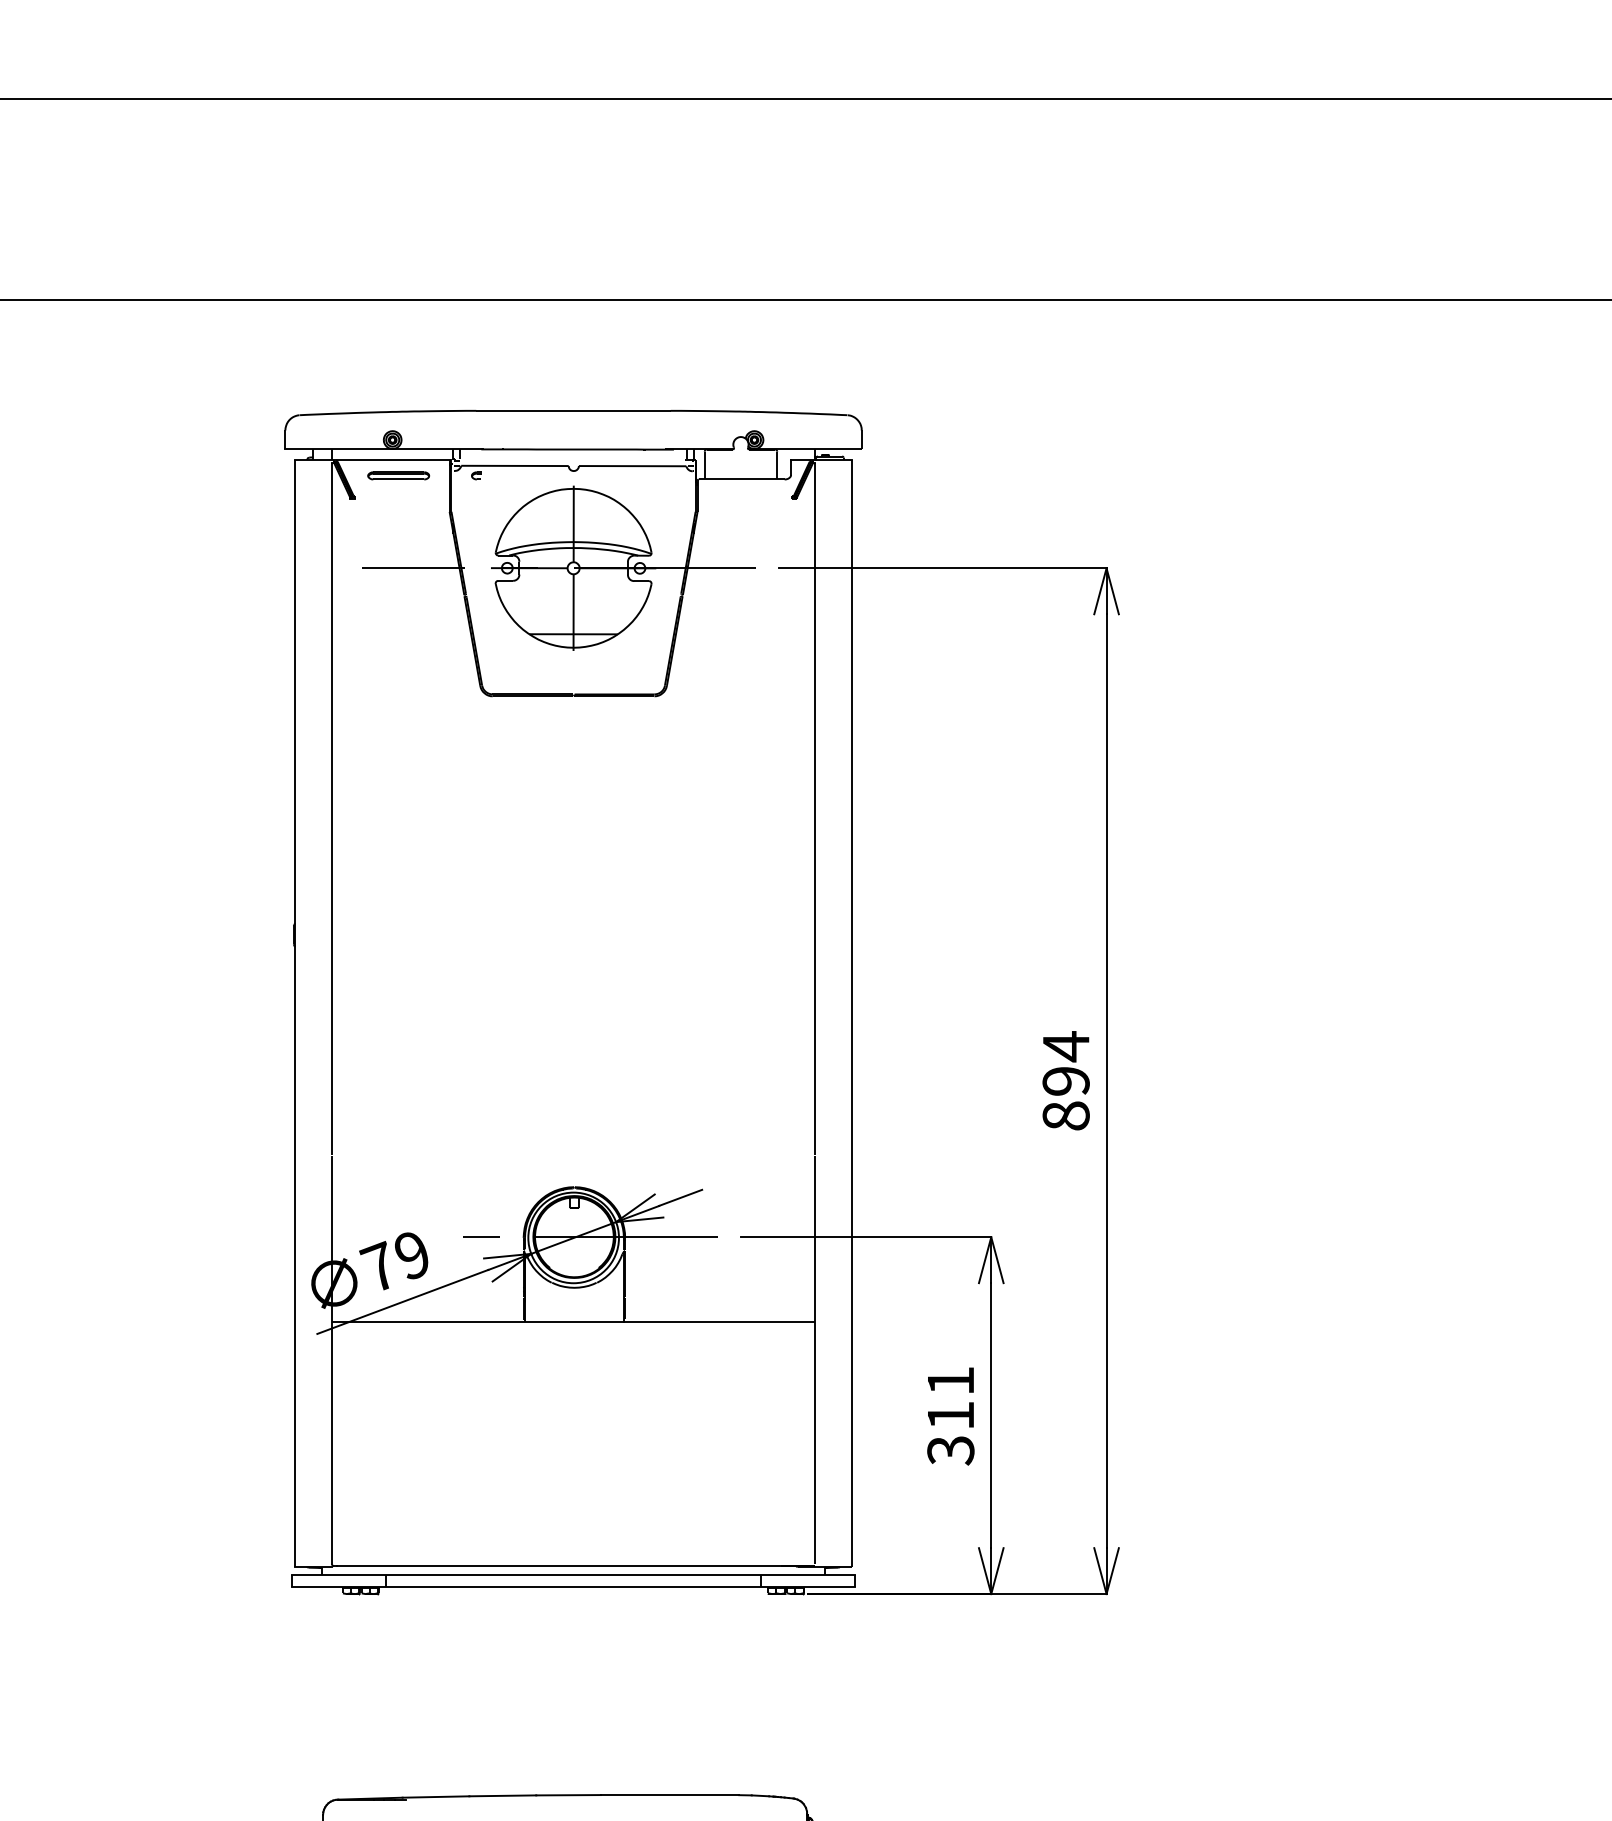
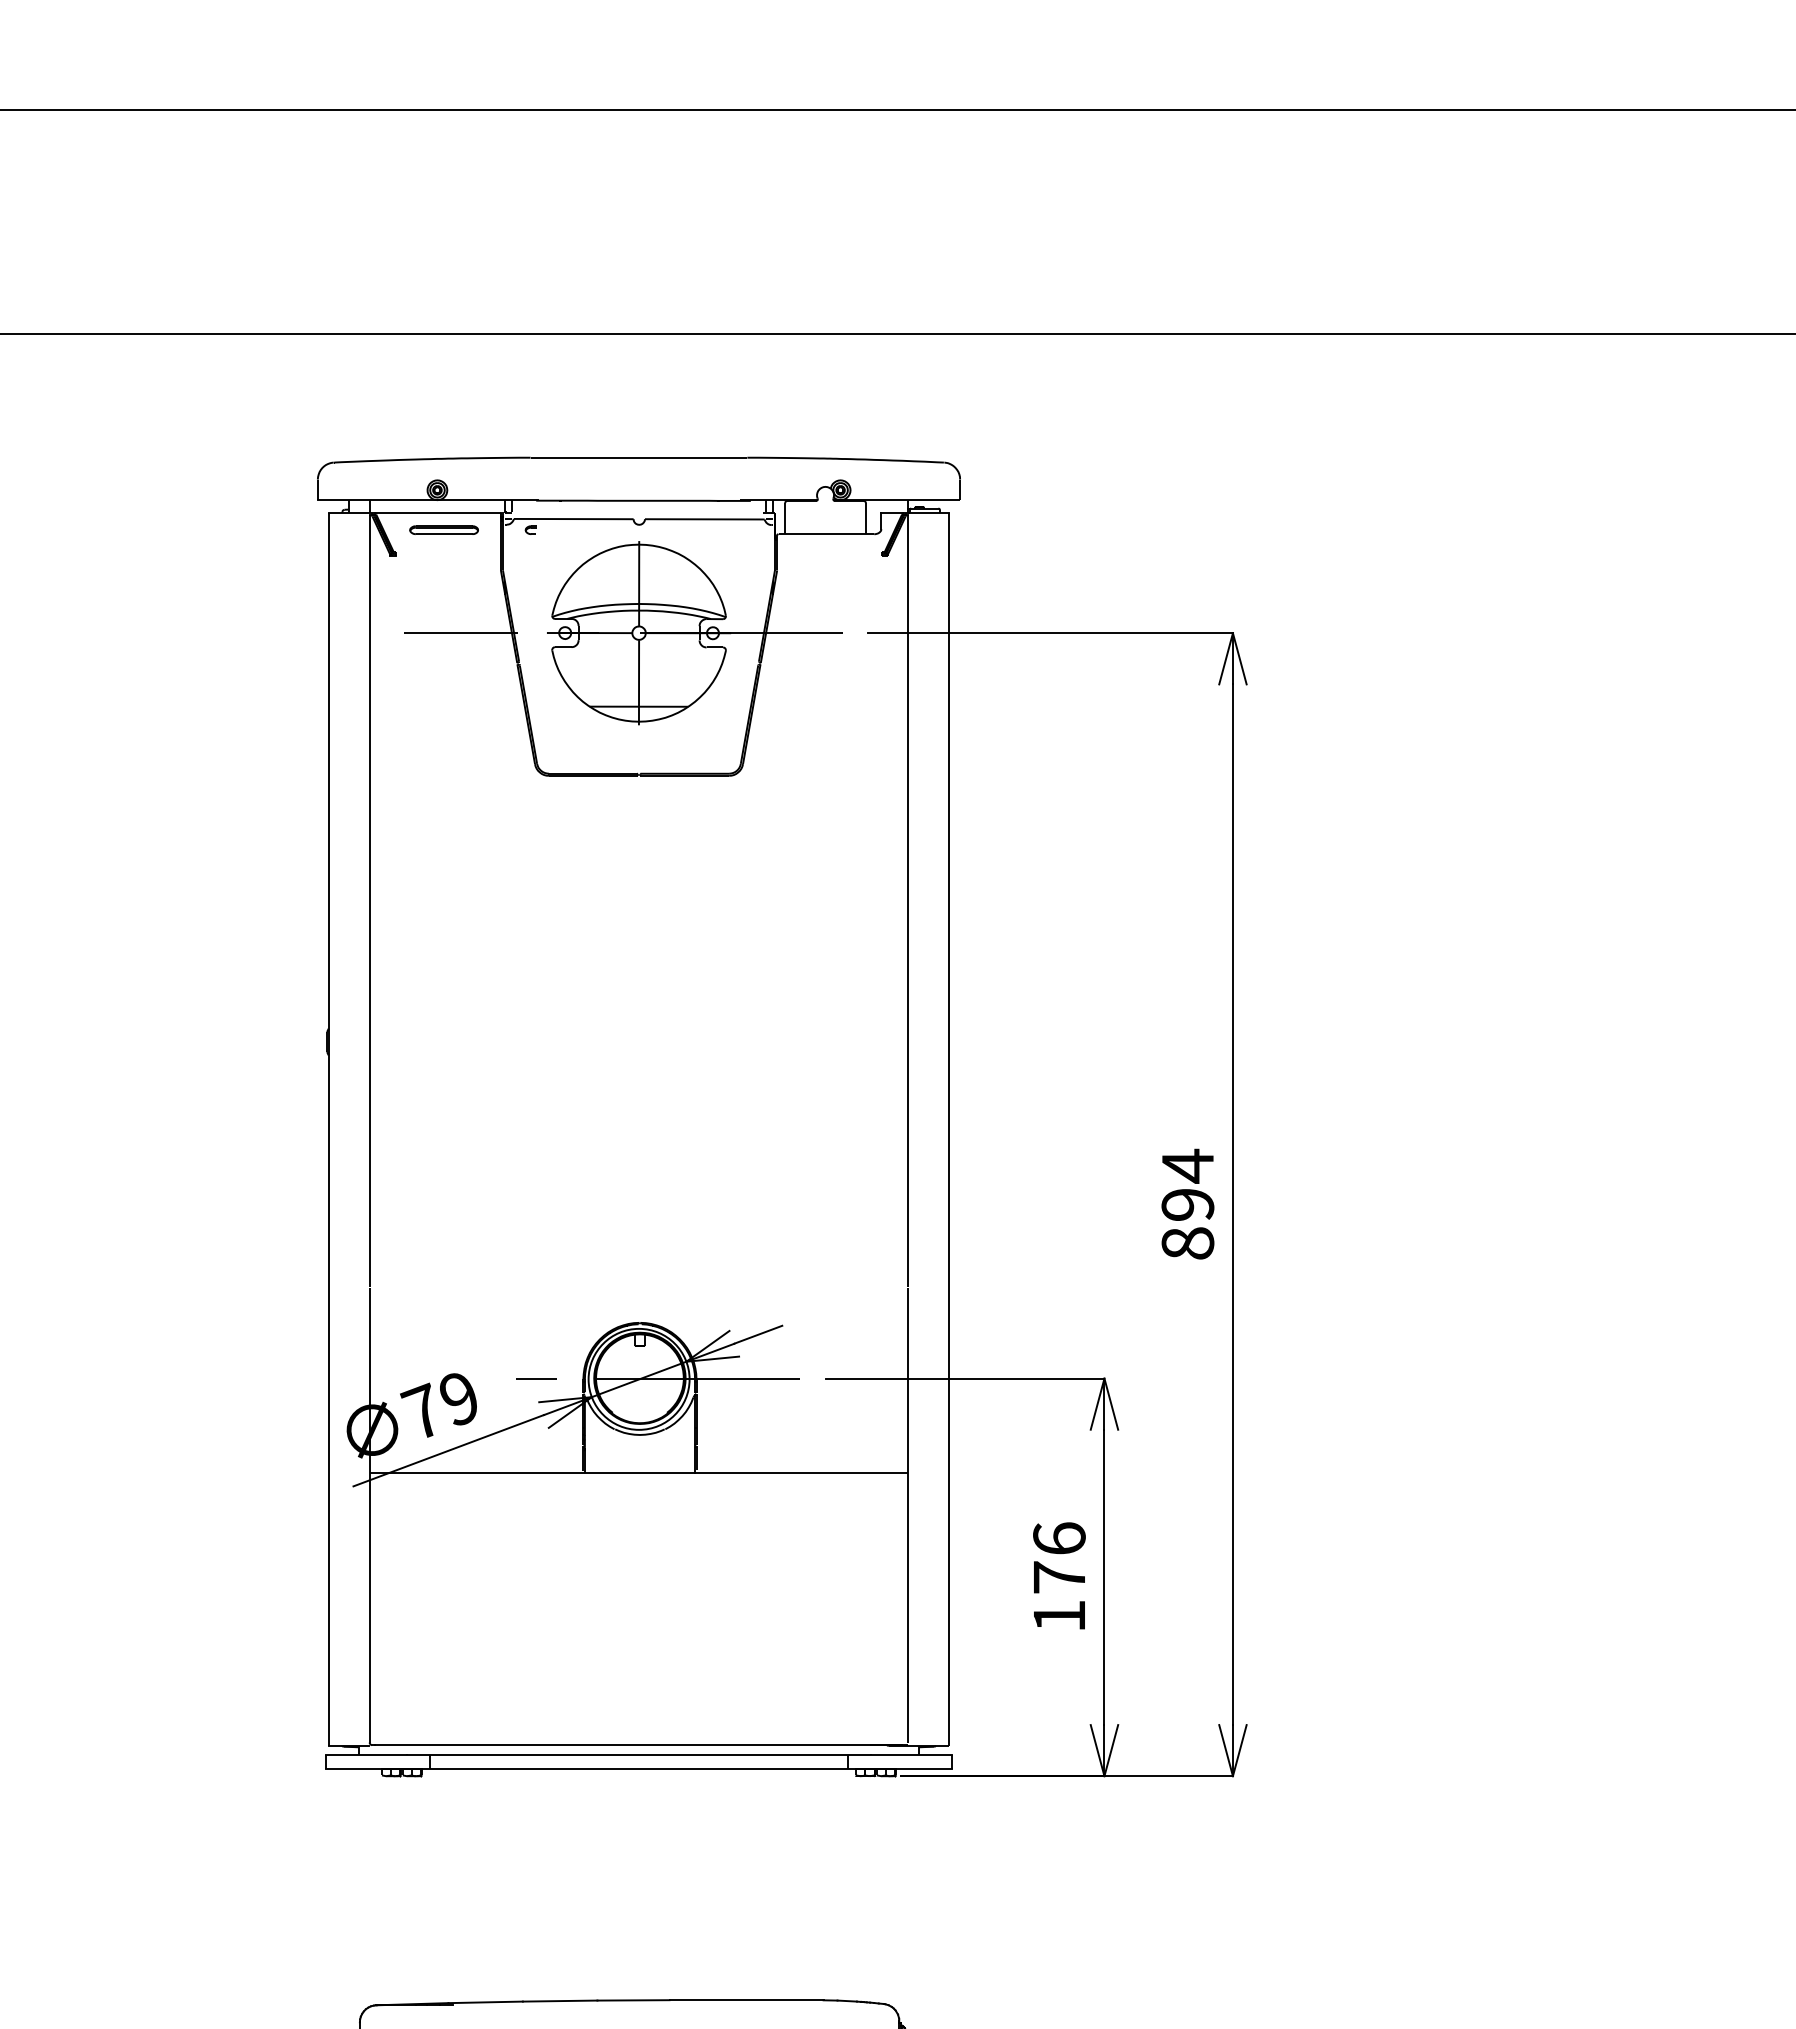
text: (950, 1415) -> (1059, 1577), 311 -> 176

